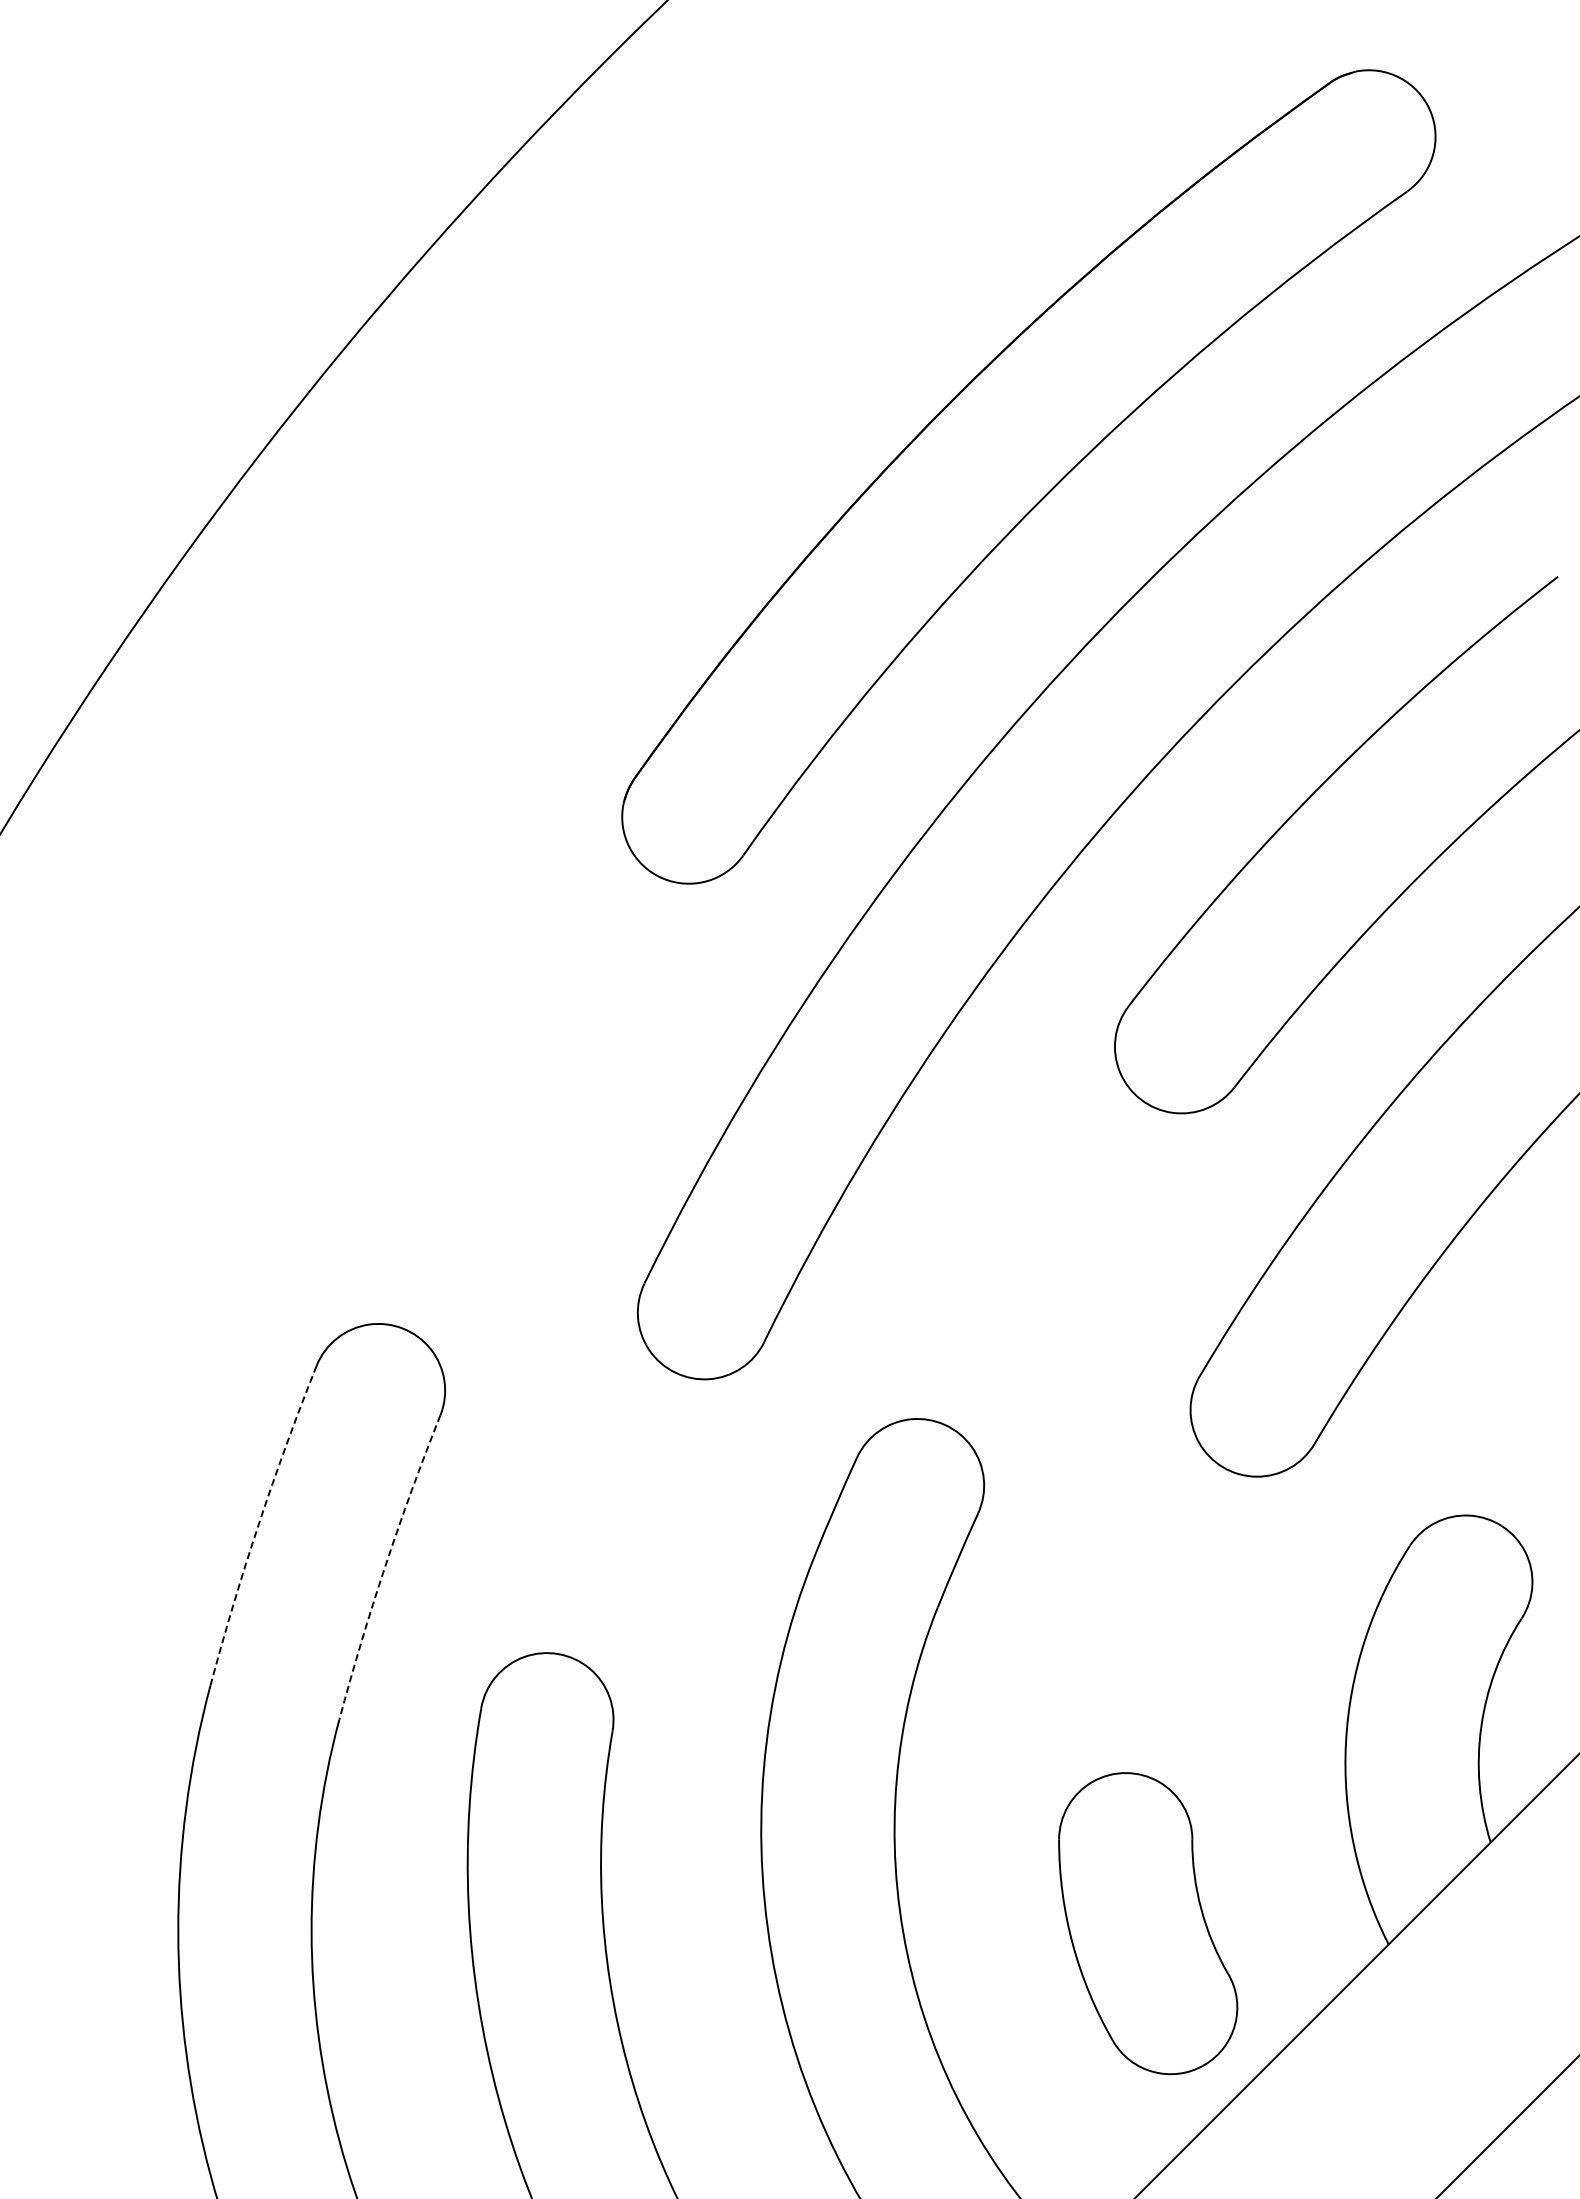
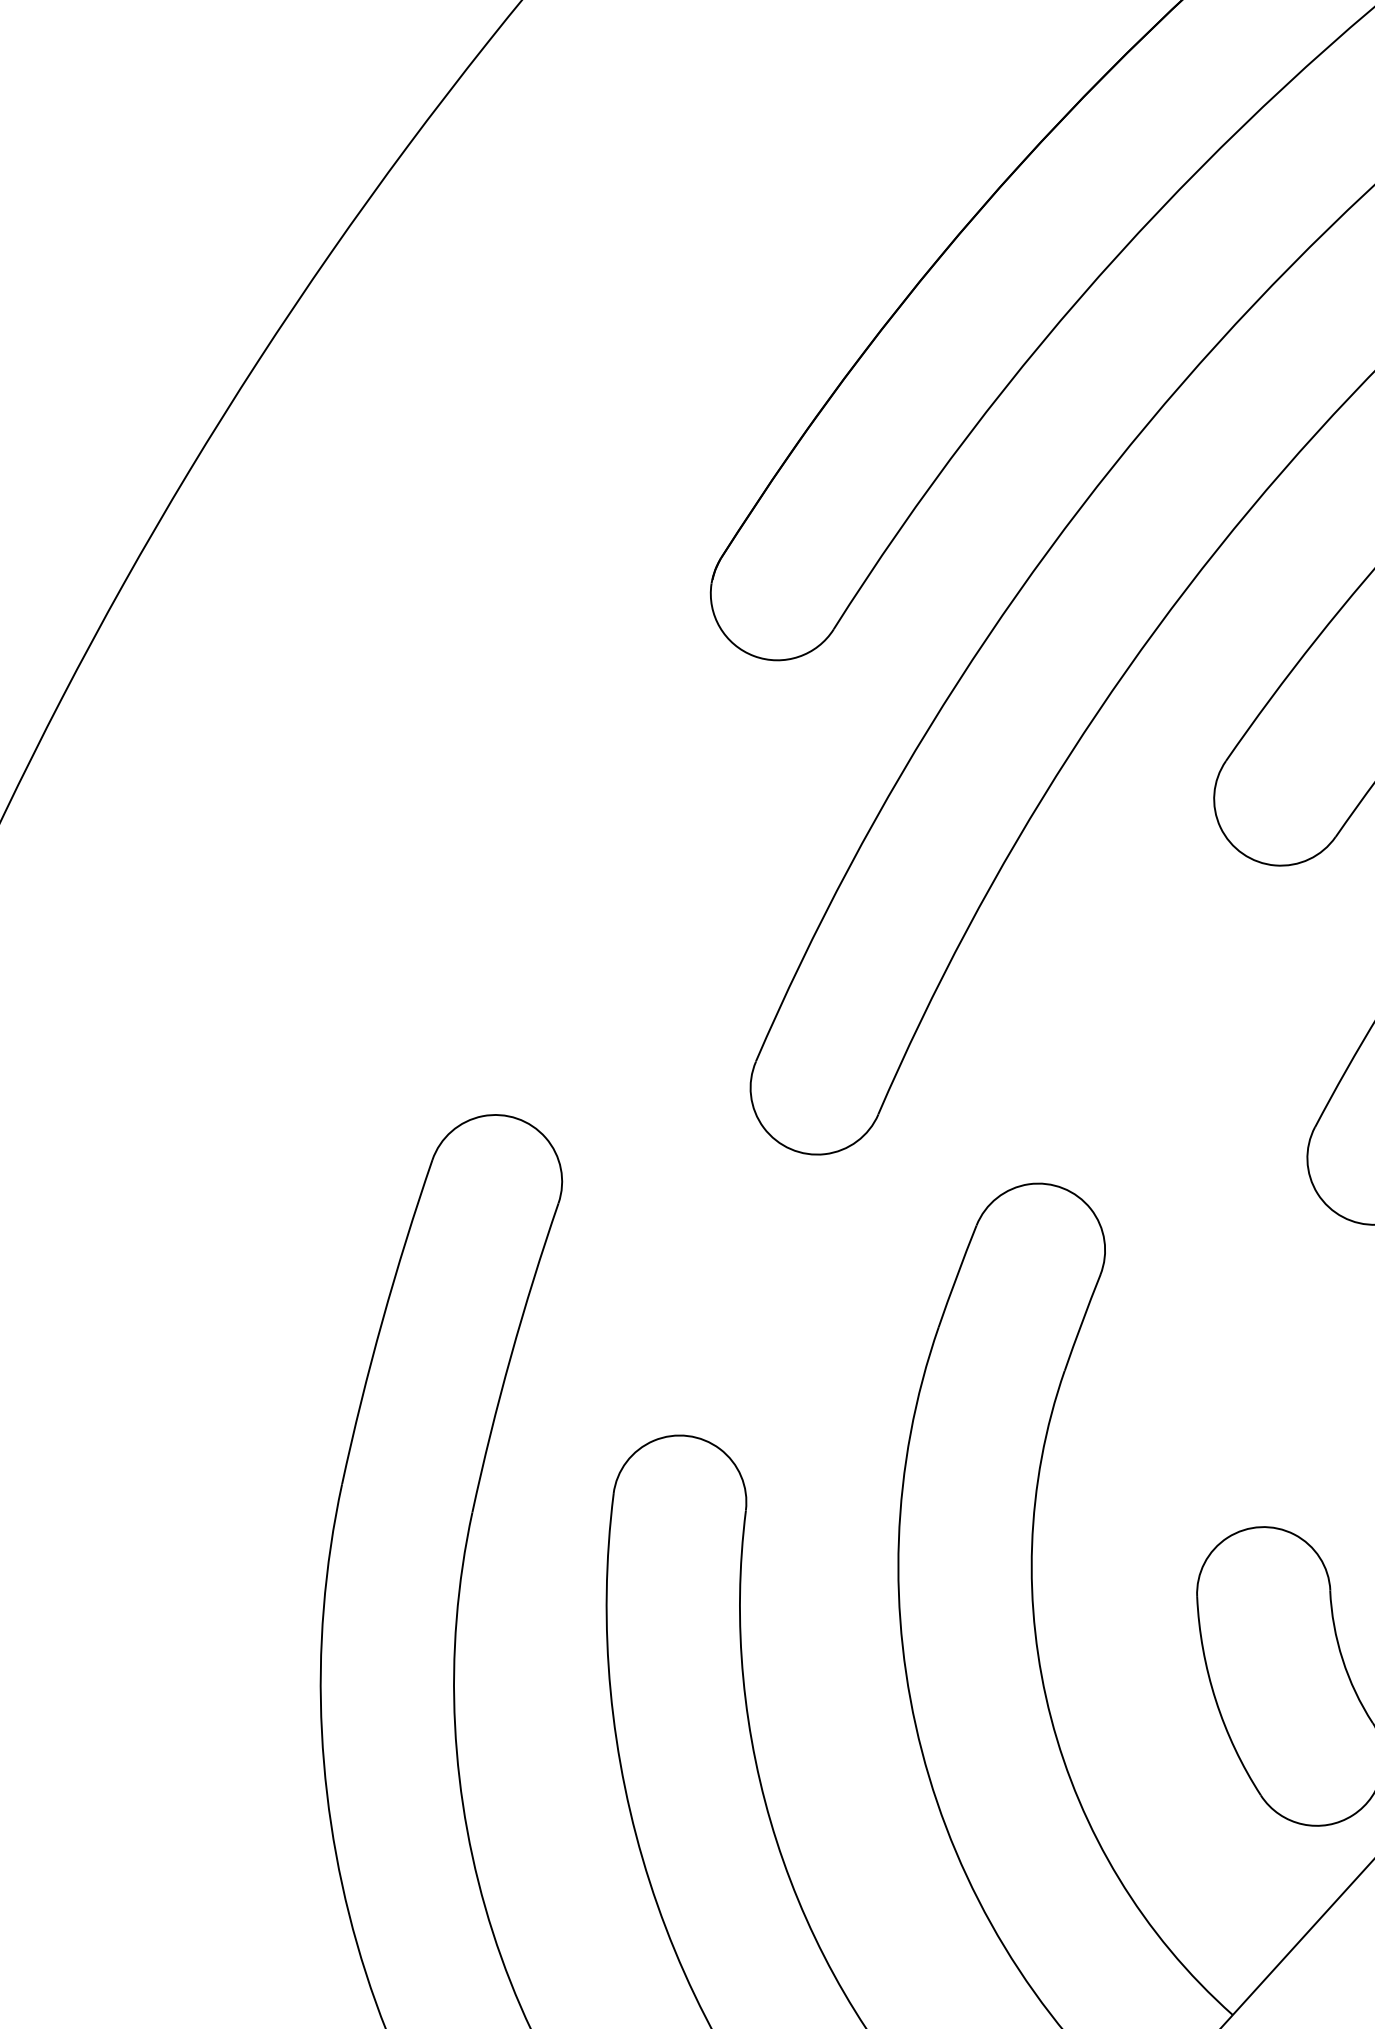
arc: (258, 1524) -> (382, 1321), dashed -> solid
arc: (385, 1566) -> (511, 1357), dashed -> solid

